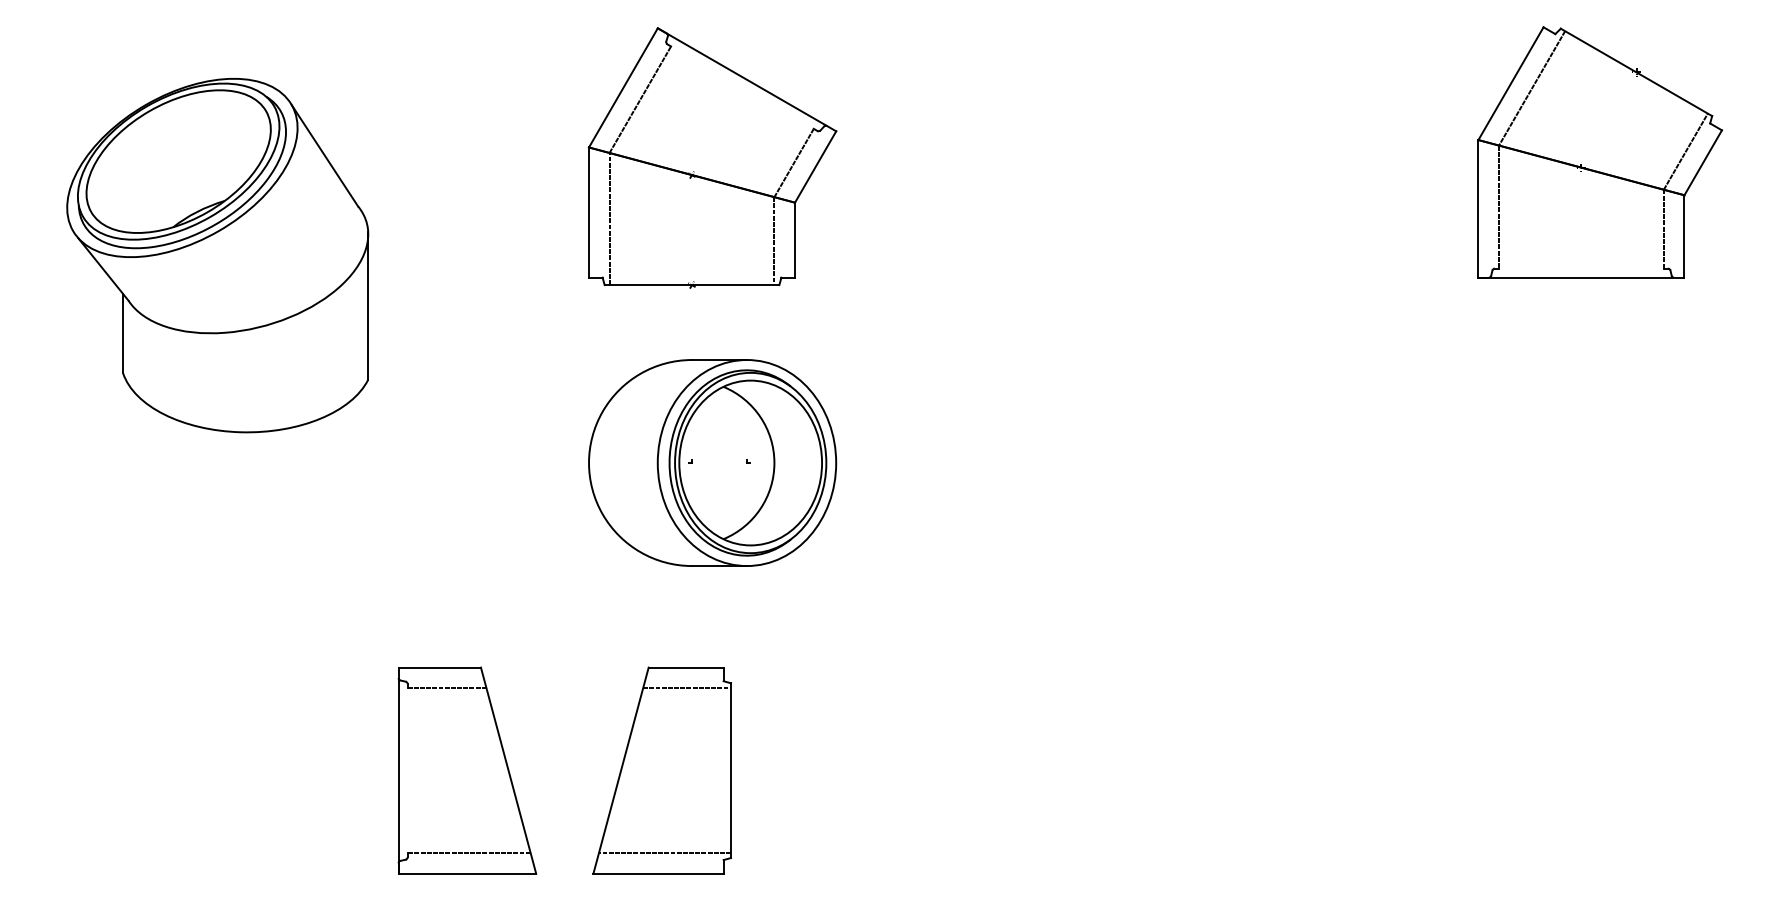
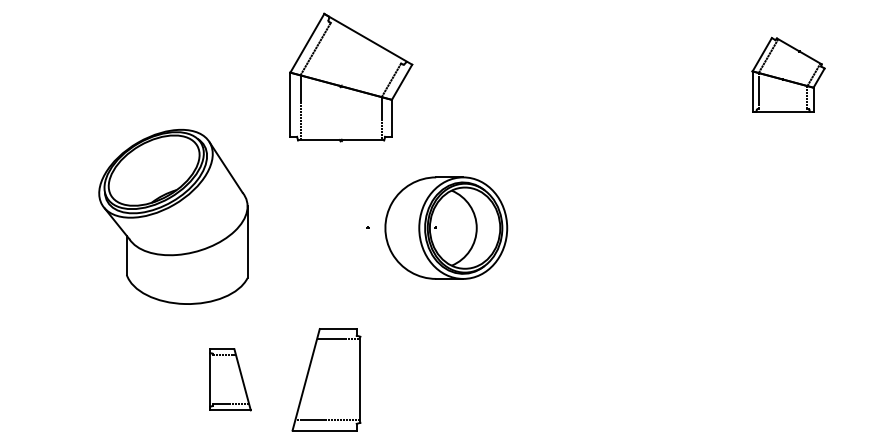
part: (1599, 151) -> (788, 74), size x0.6
part: (217, 254) -> (173, 216), moved
part: (712, 461) -> (446, 227), moved
part: (467, 770) -> (230, 379), size x0.6

